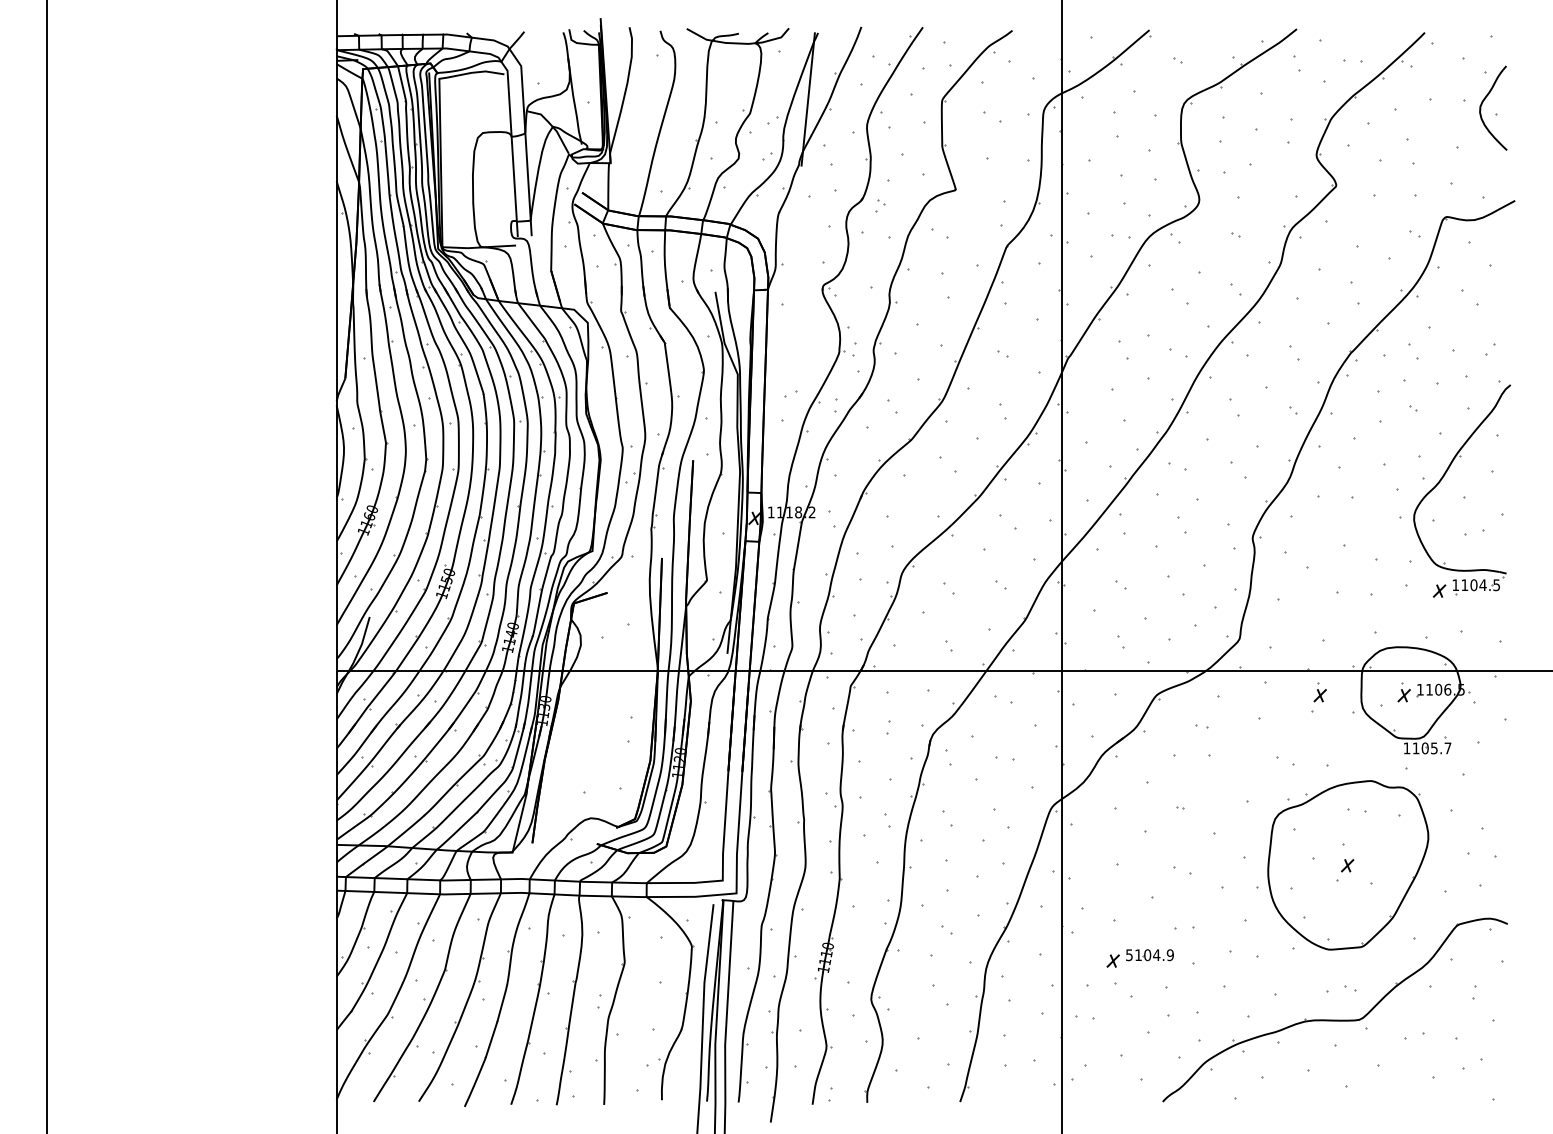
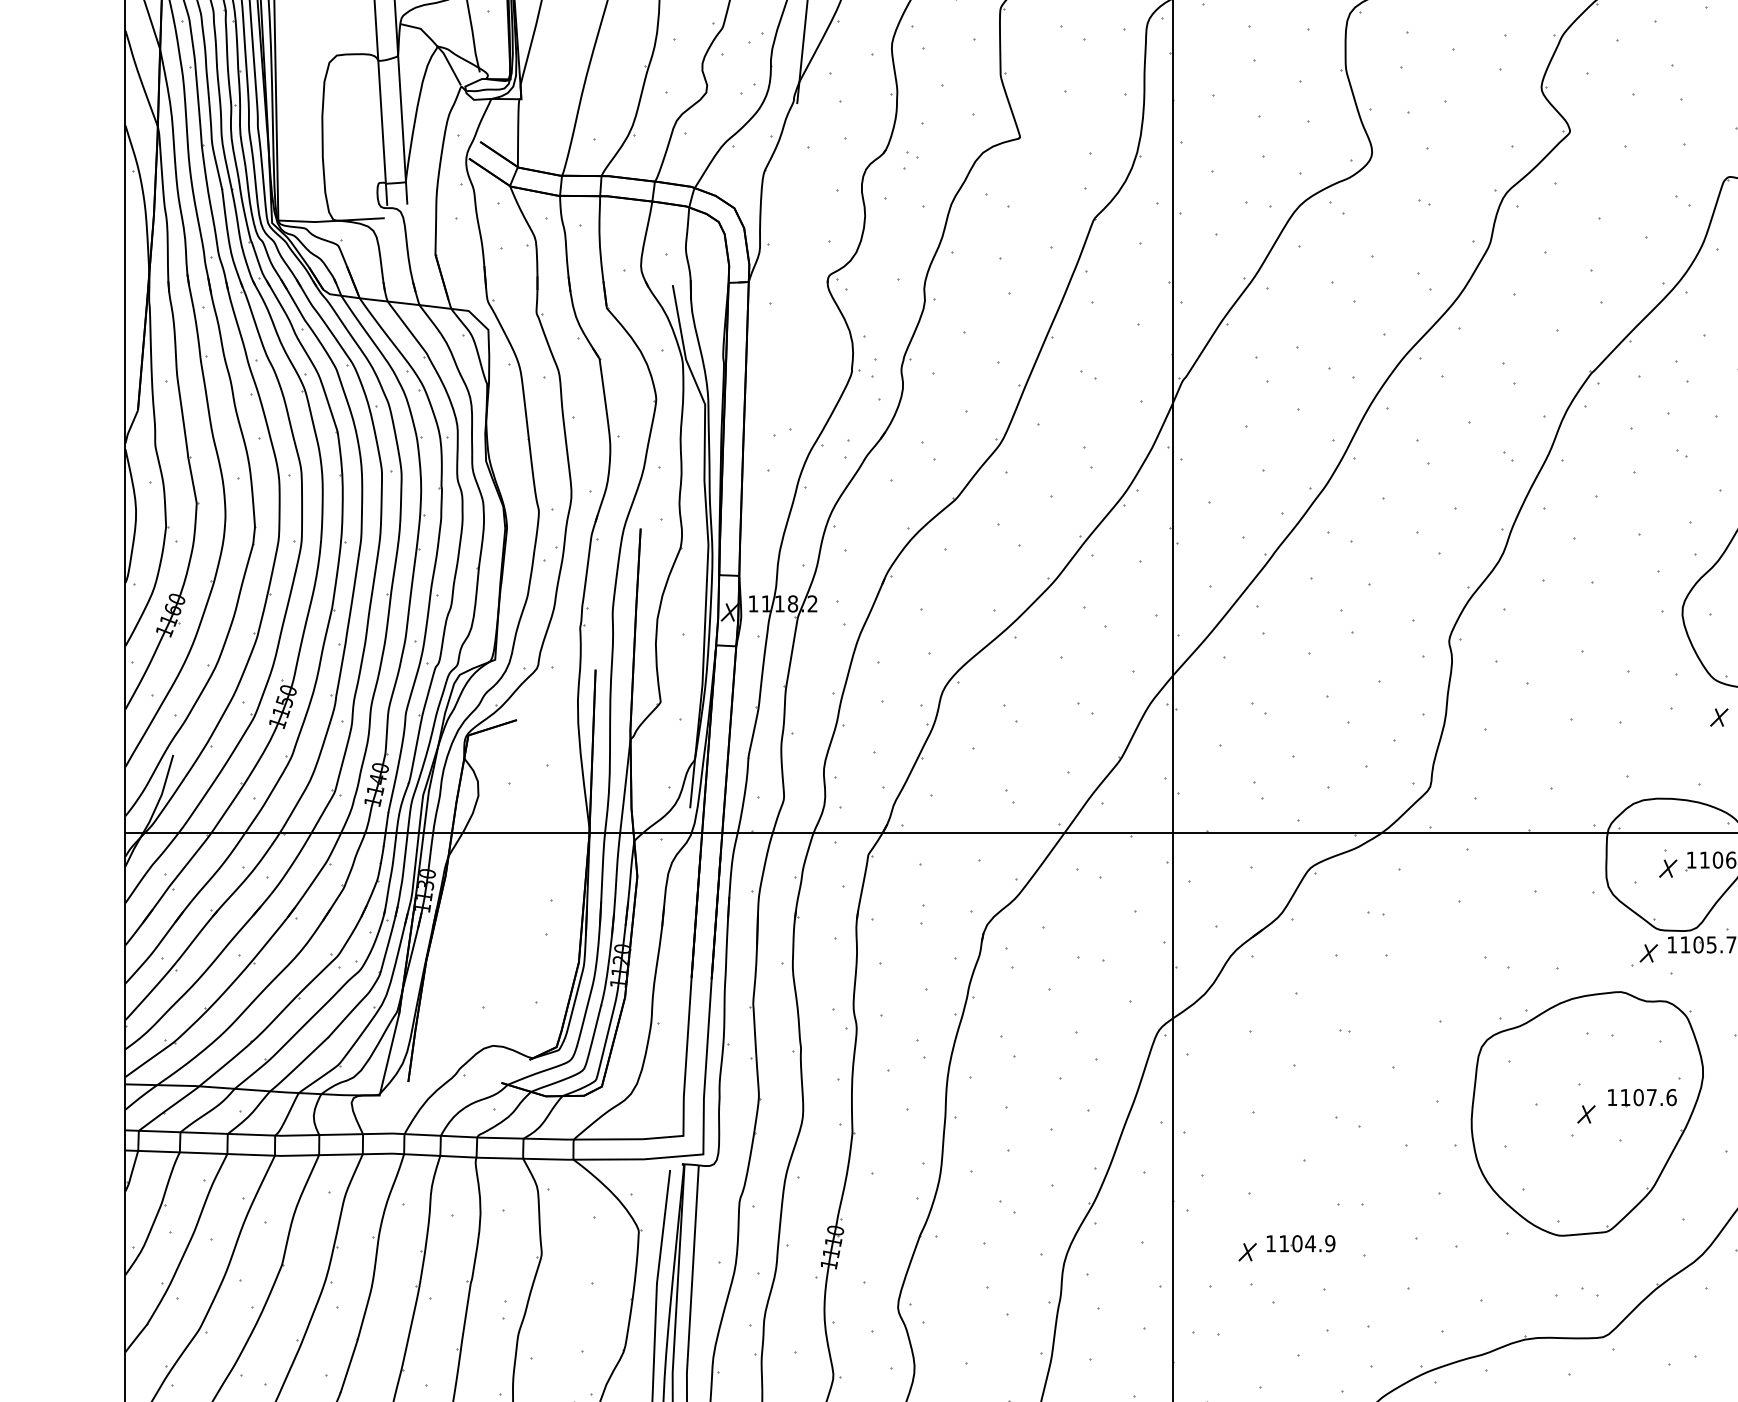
part: (1319, 692) -> (1545, 864), removed
part: (1387, 755) -> (1644, 955), added
part: (1387, 850) -> (1644, 1092), added
text: (1129, 955) -> (1271, 1244), 5104.9 -> 1104.9

